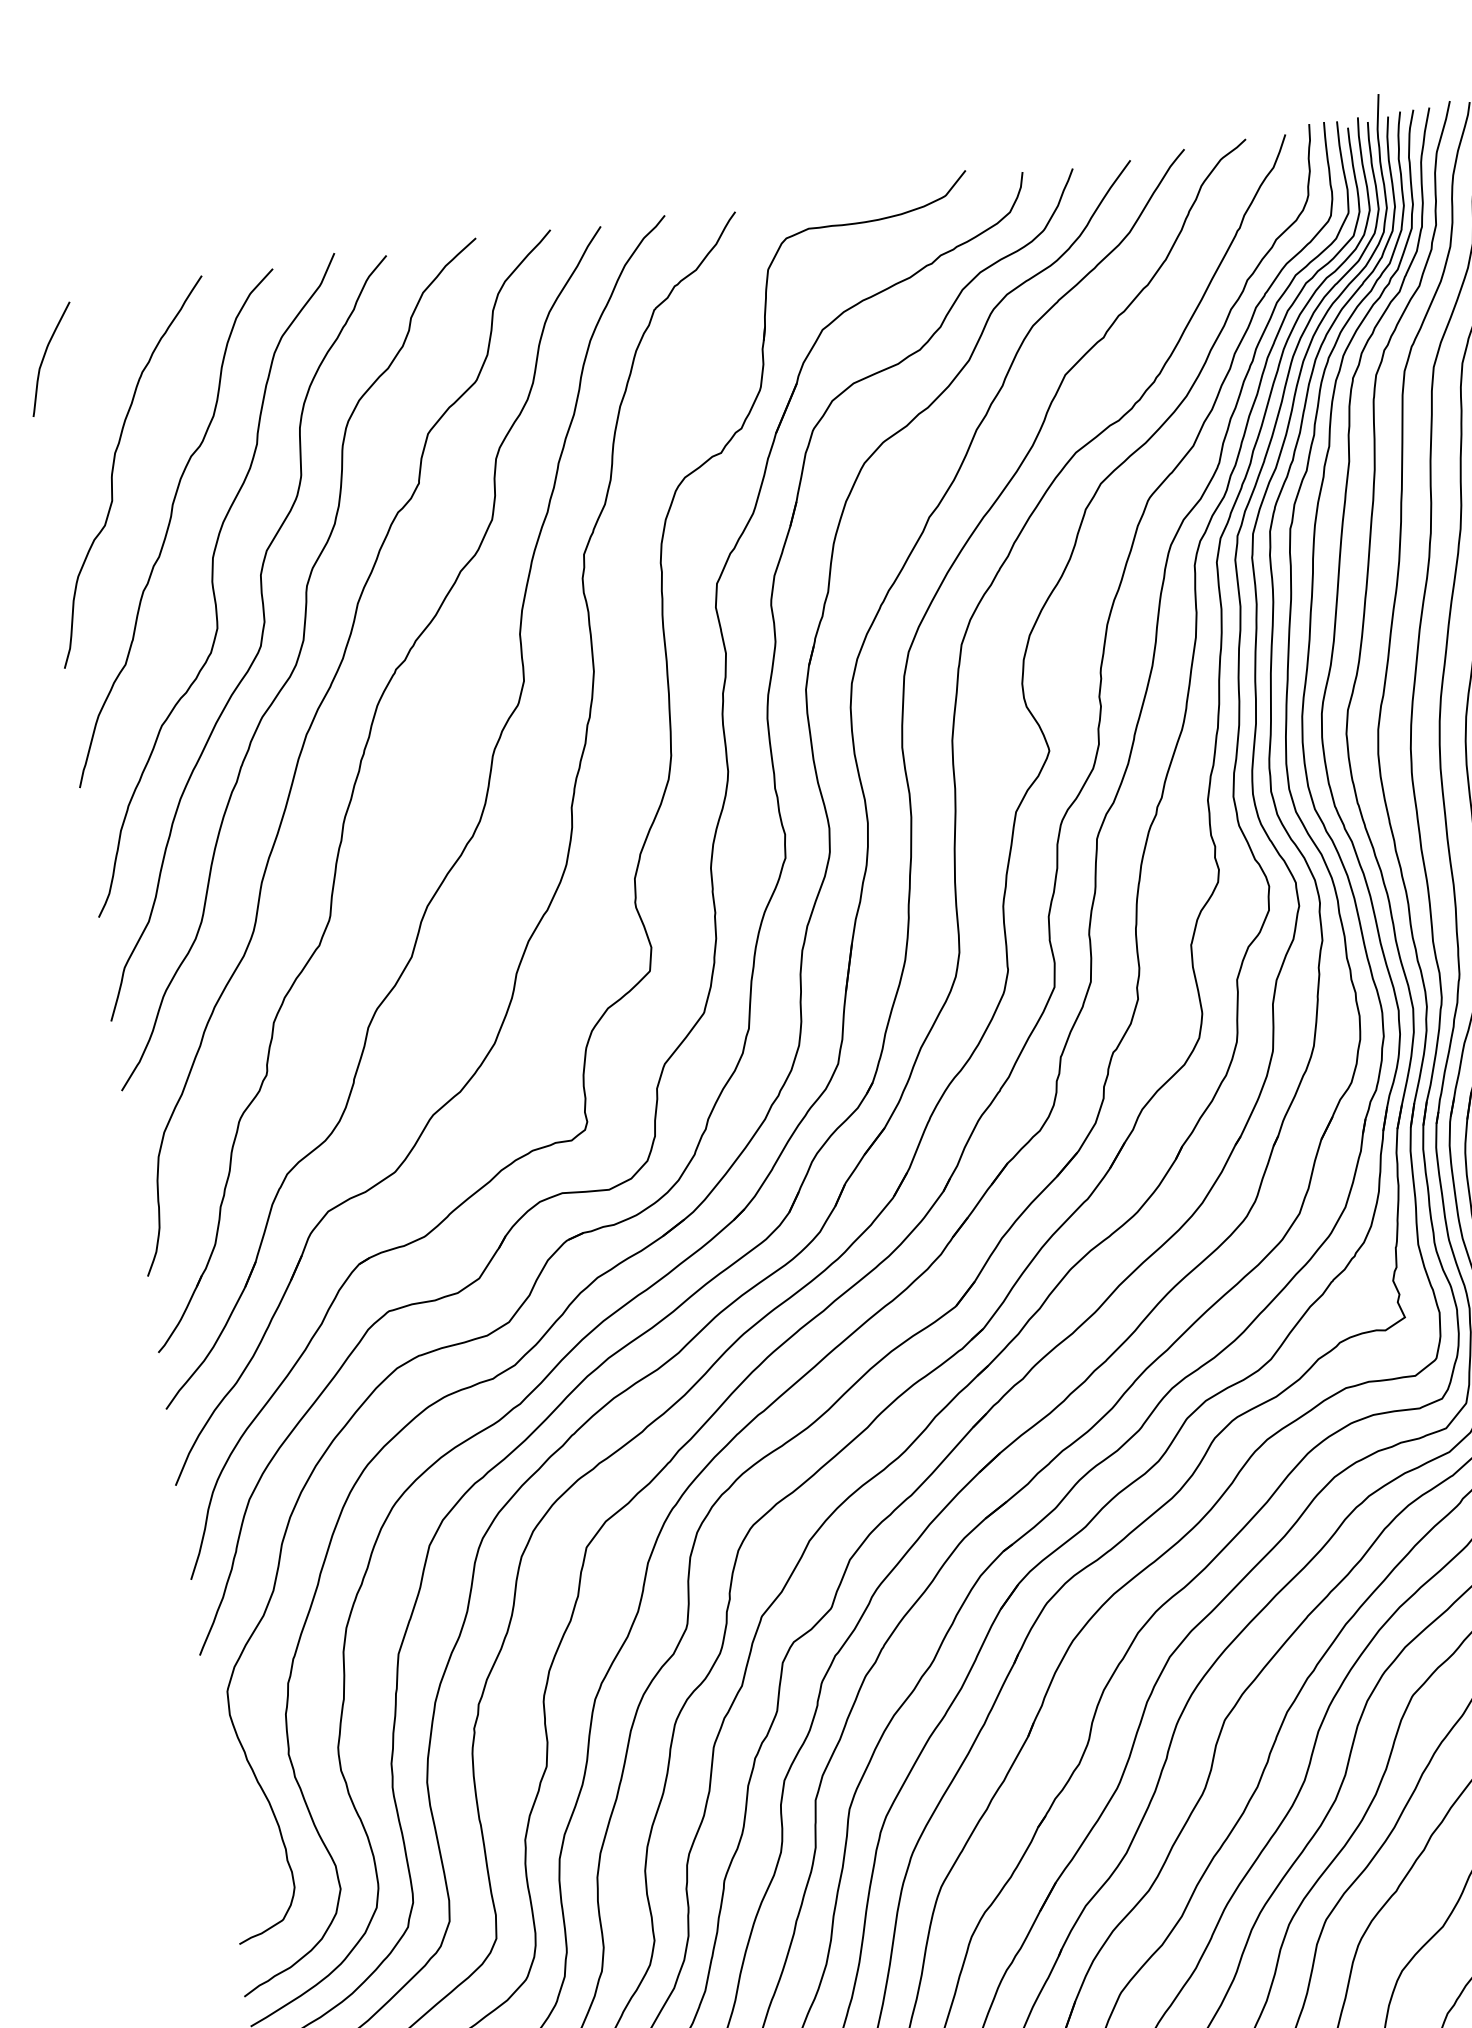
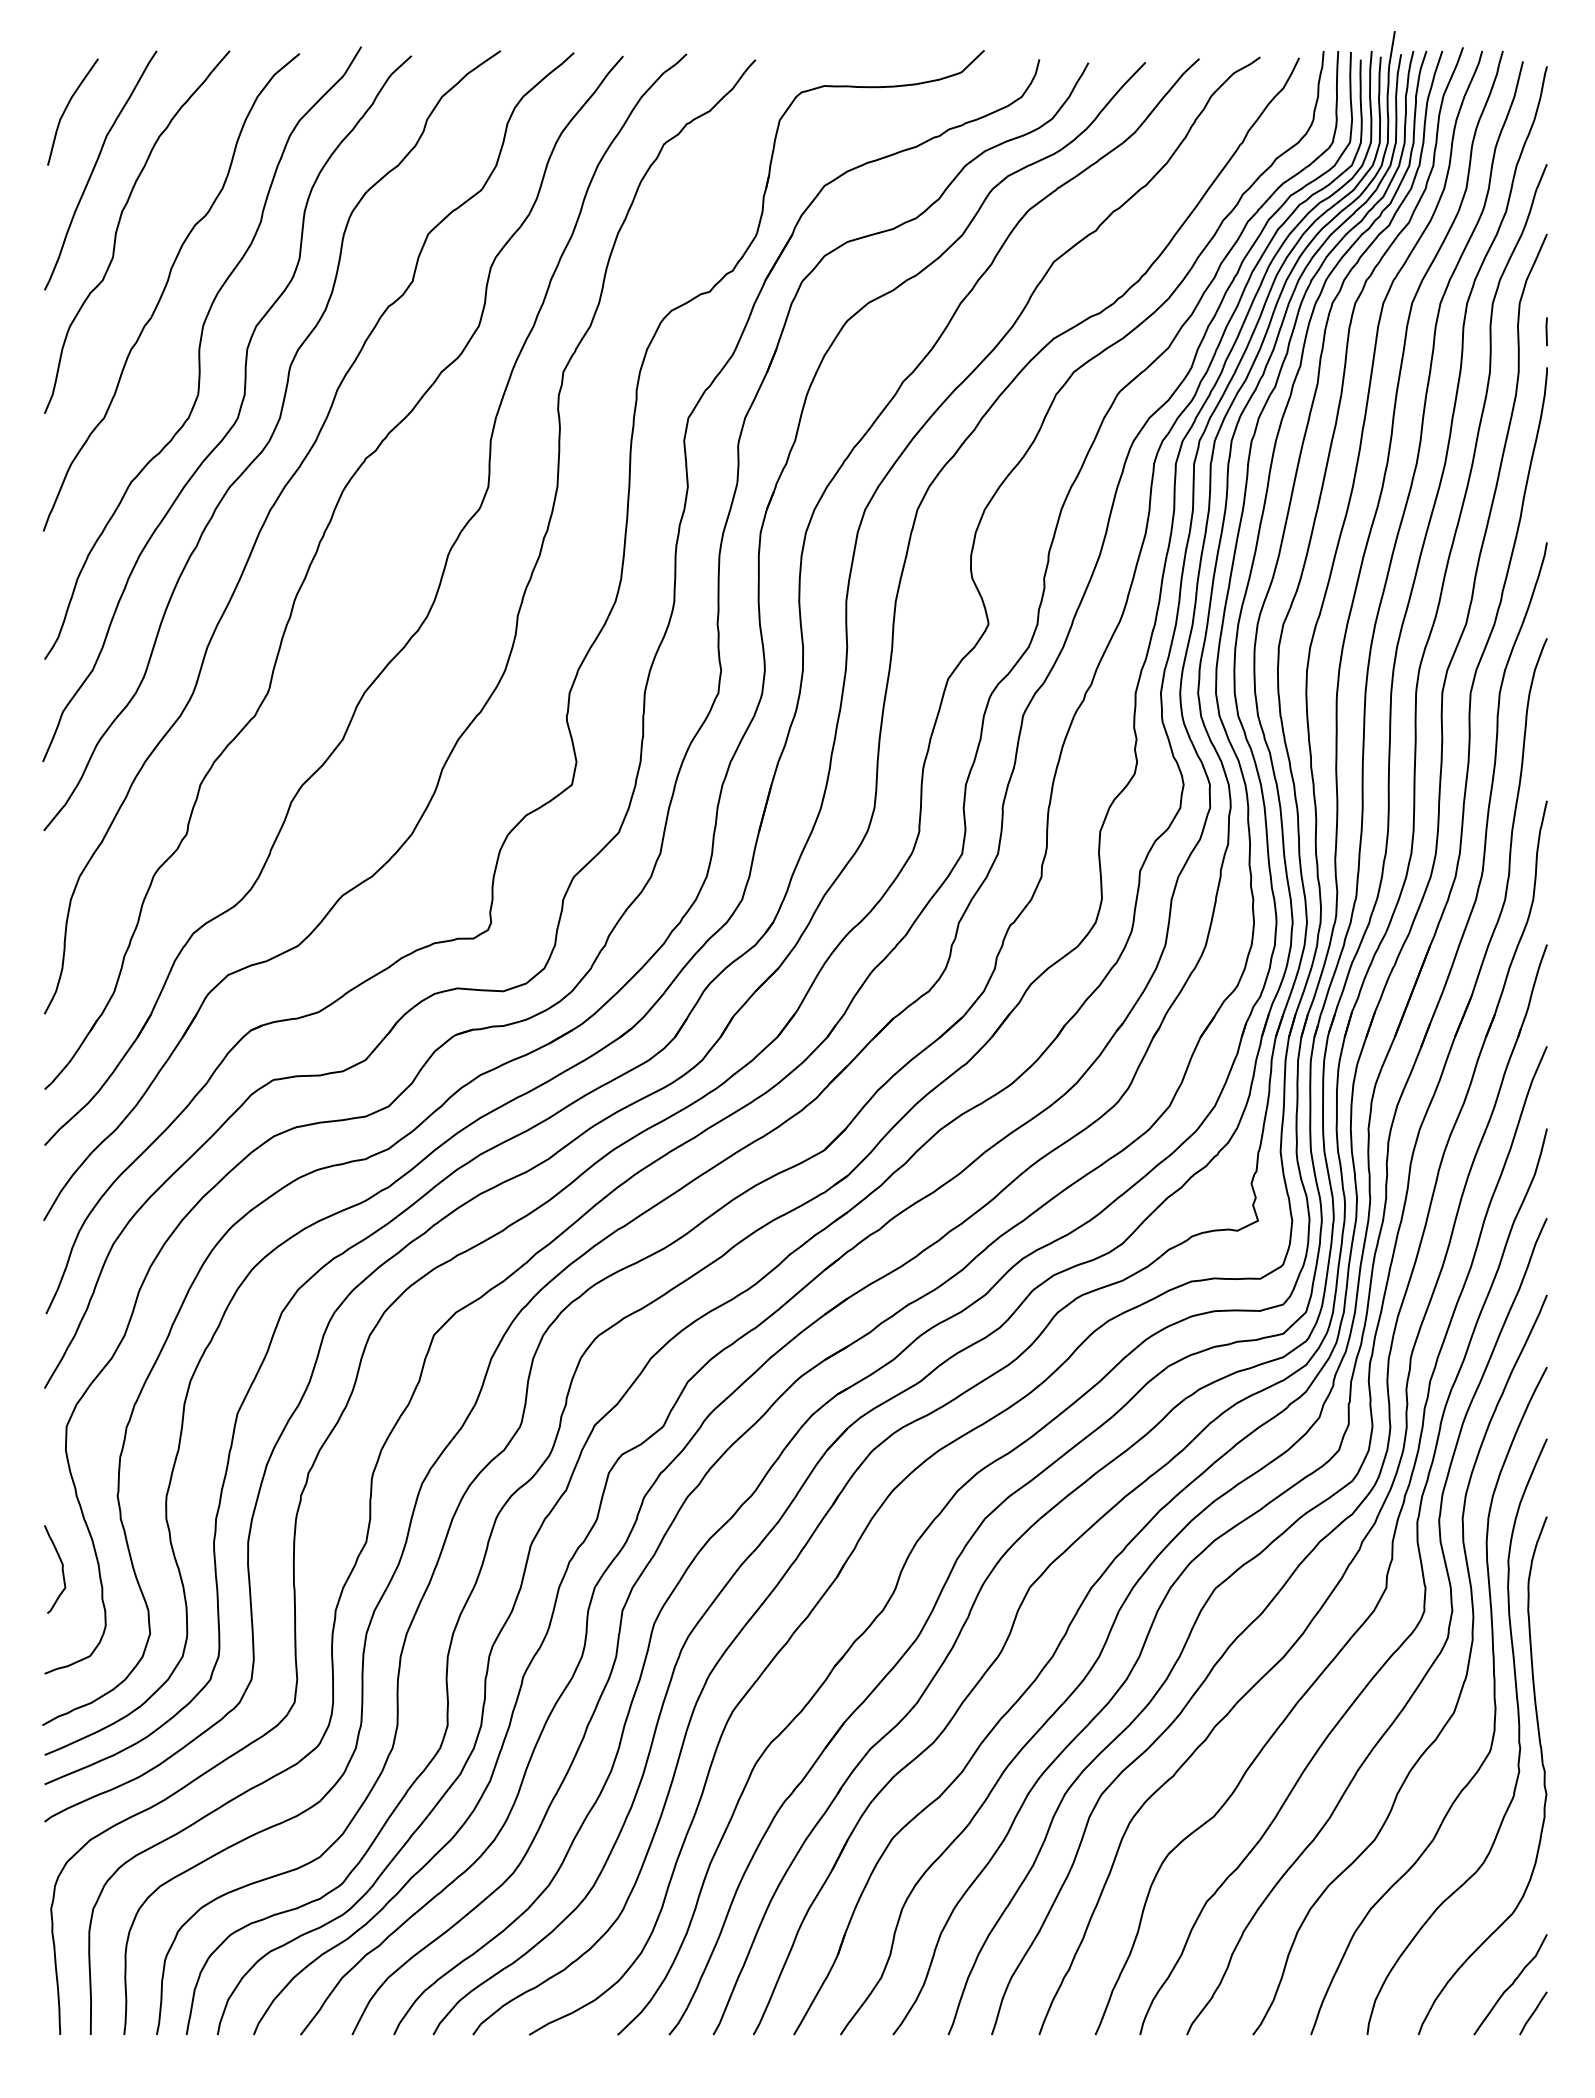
curve: (82, 412) -> (95, 167), added
curve: (242, 1836) -> (61, 1569), added

